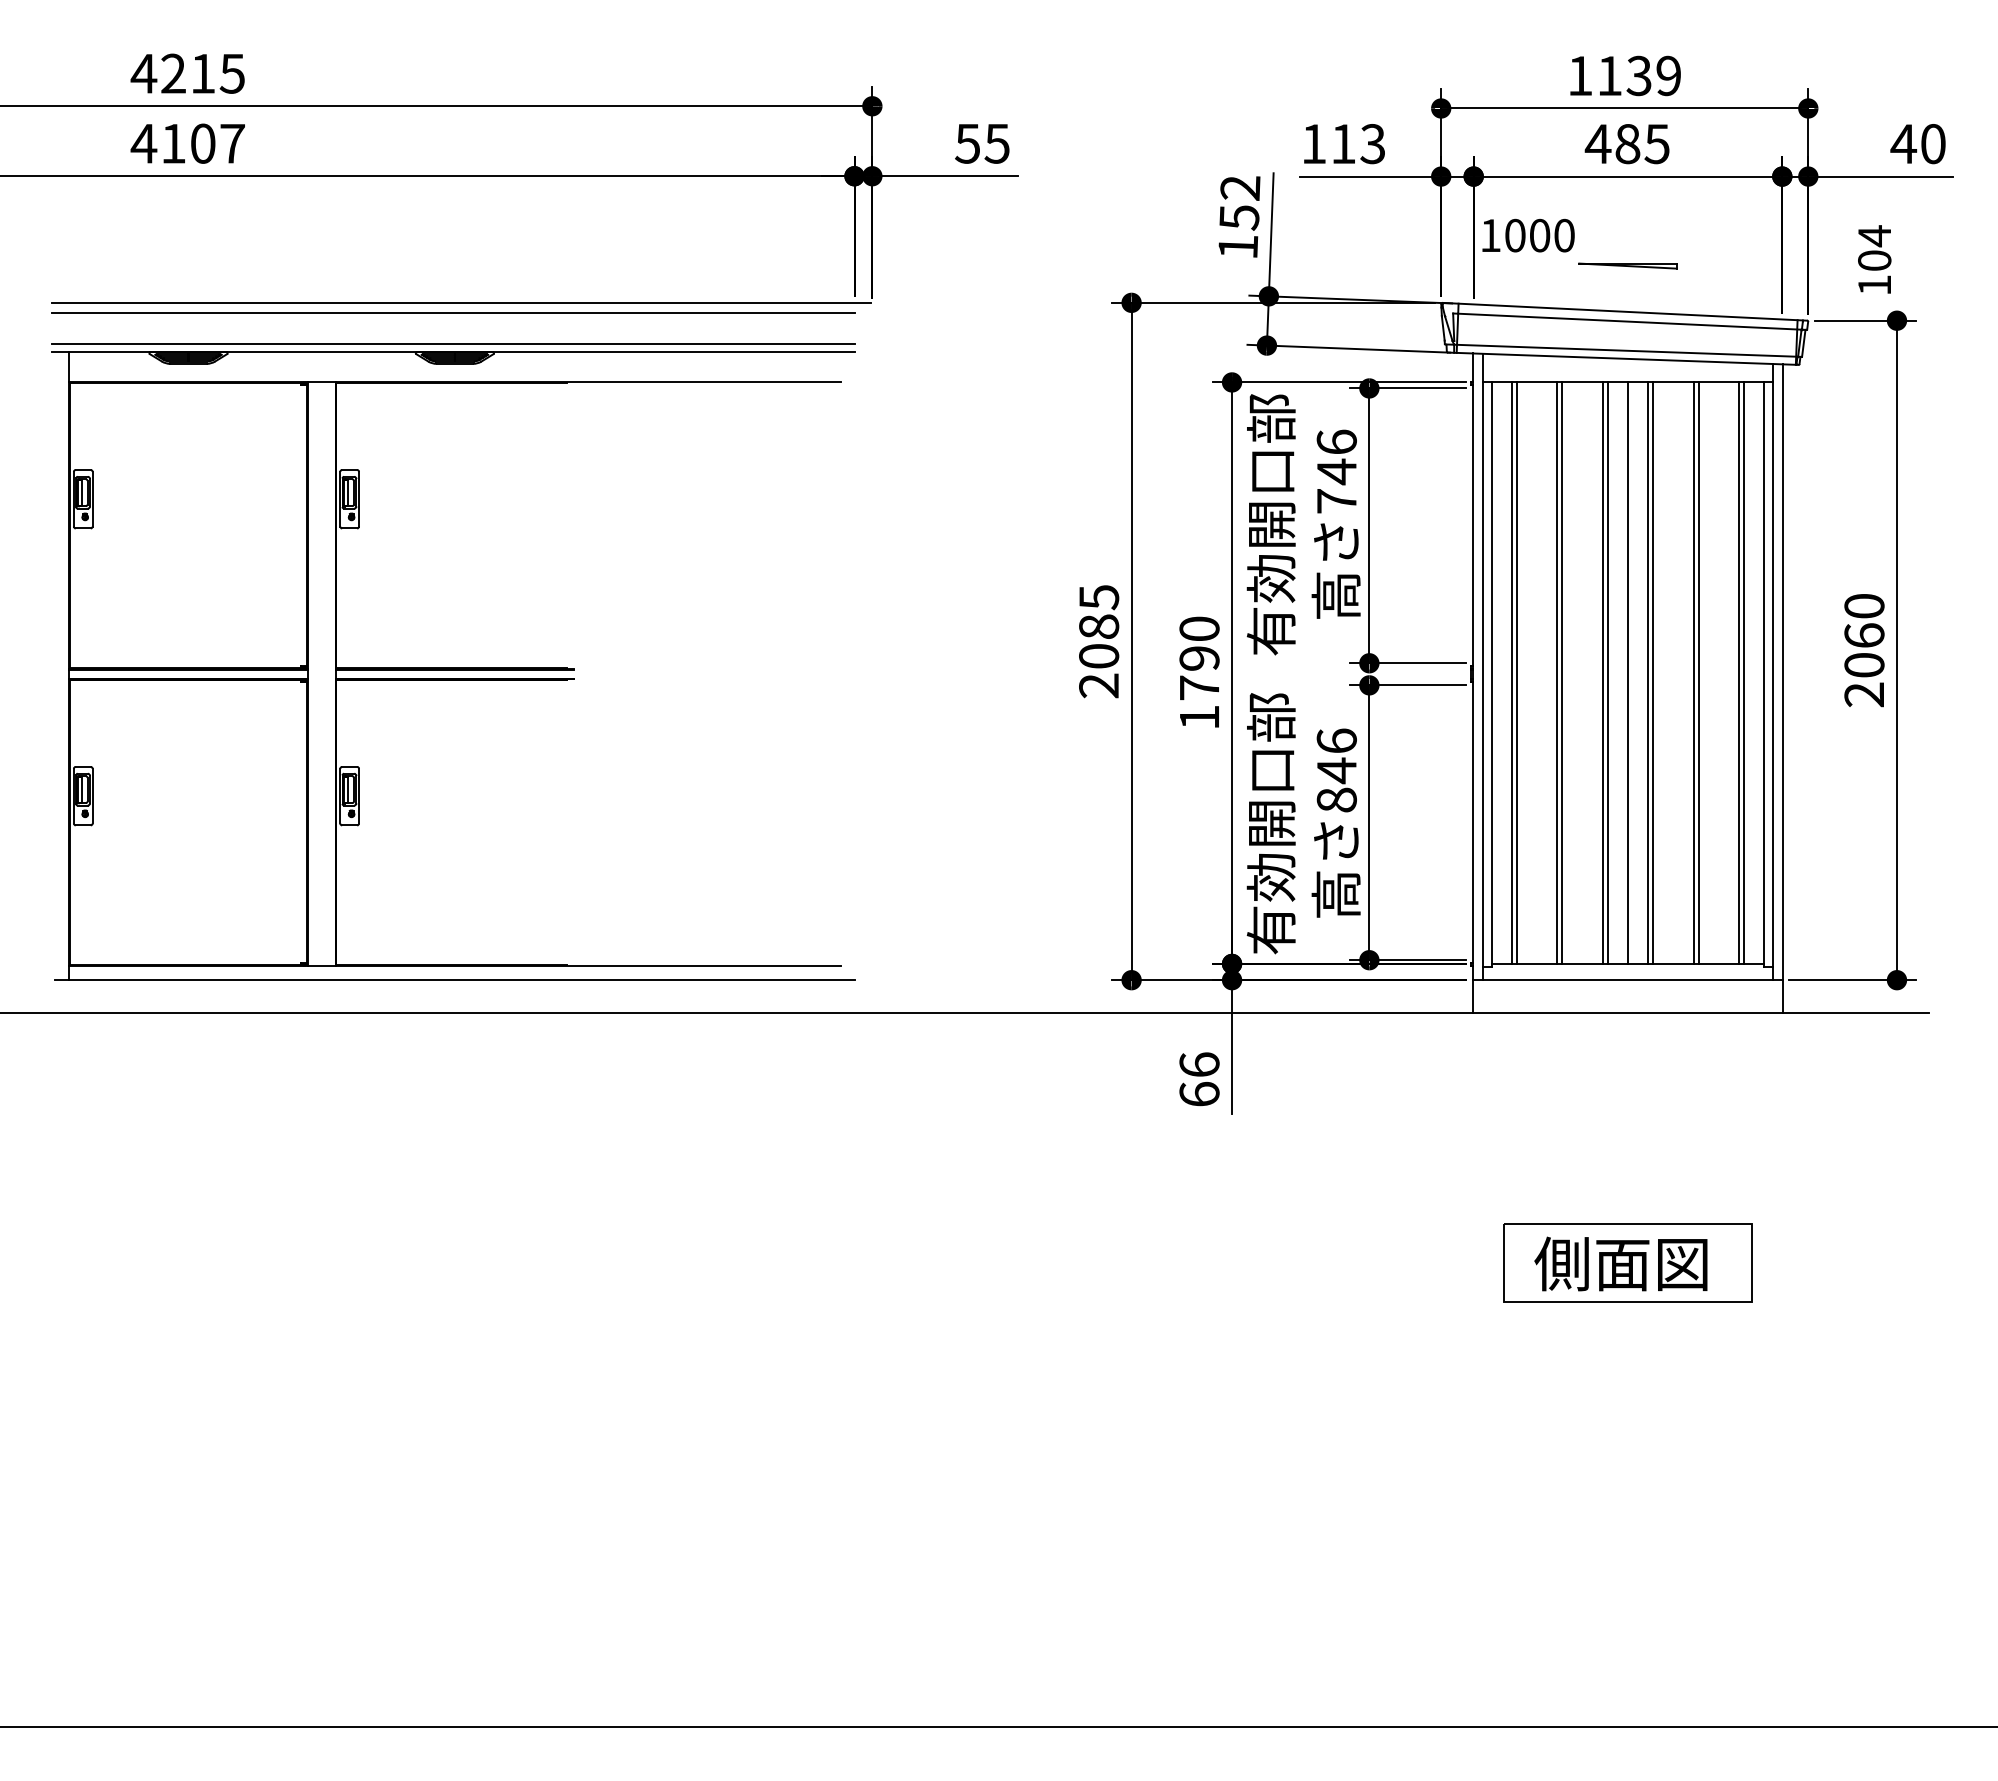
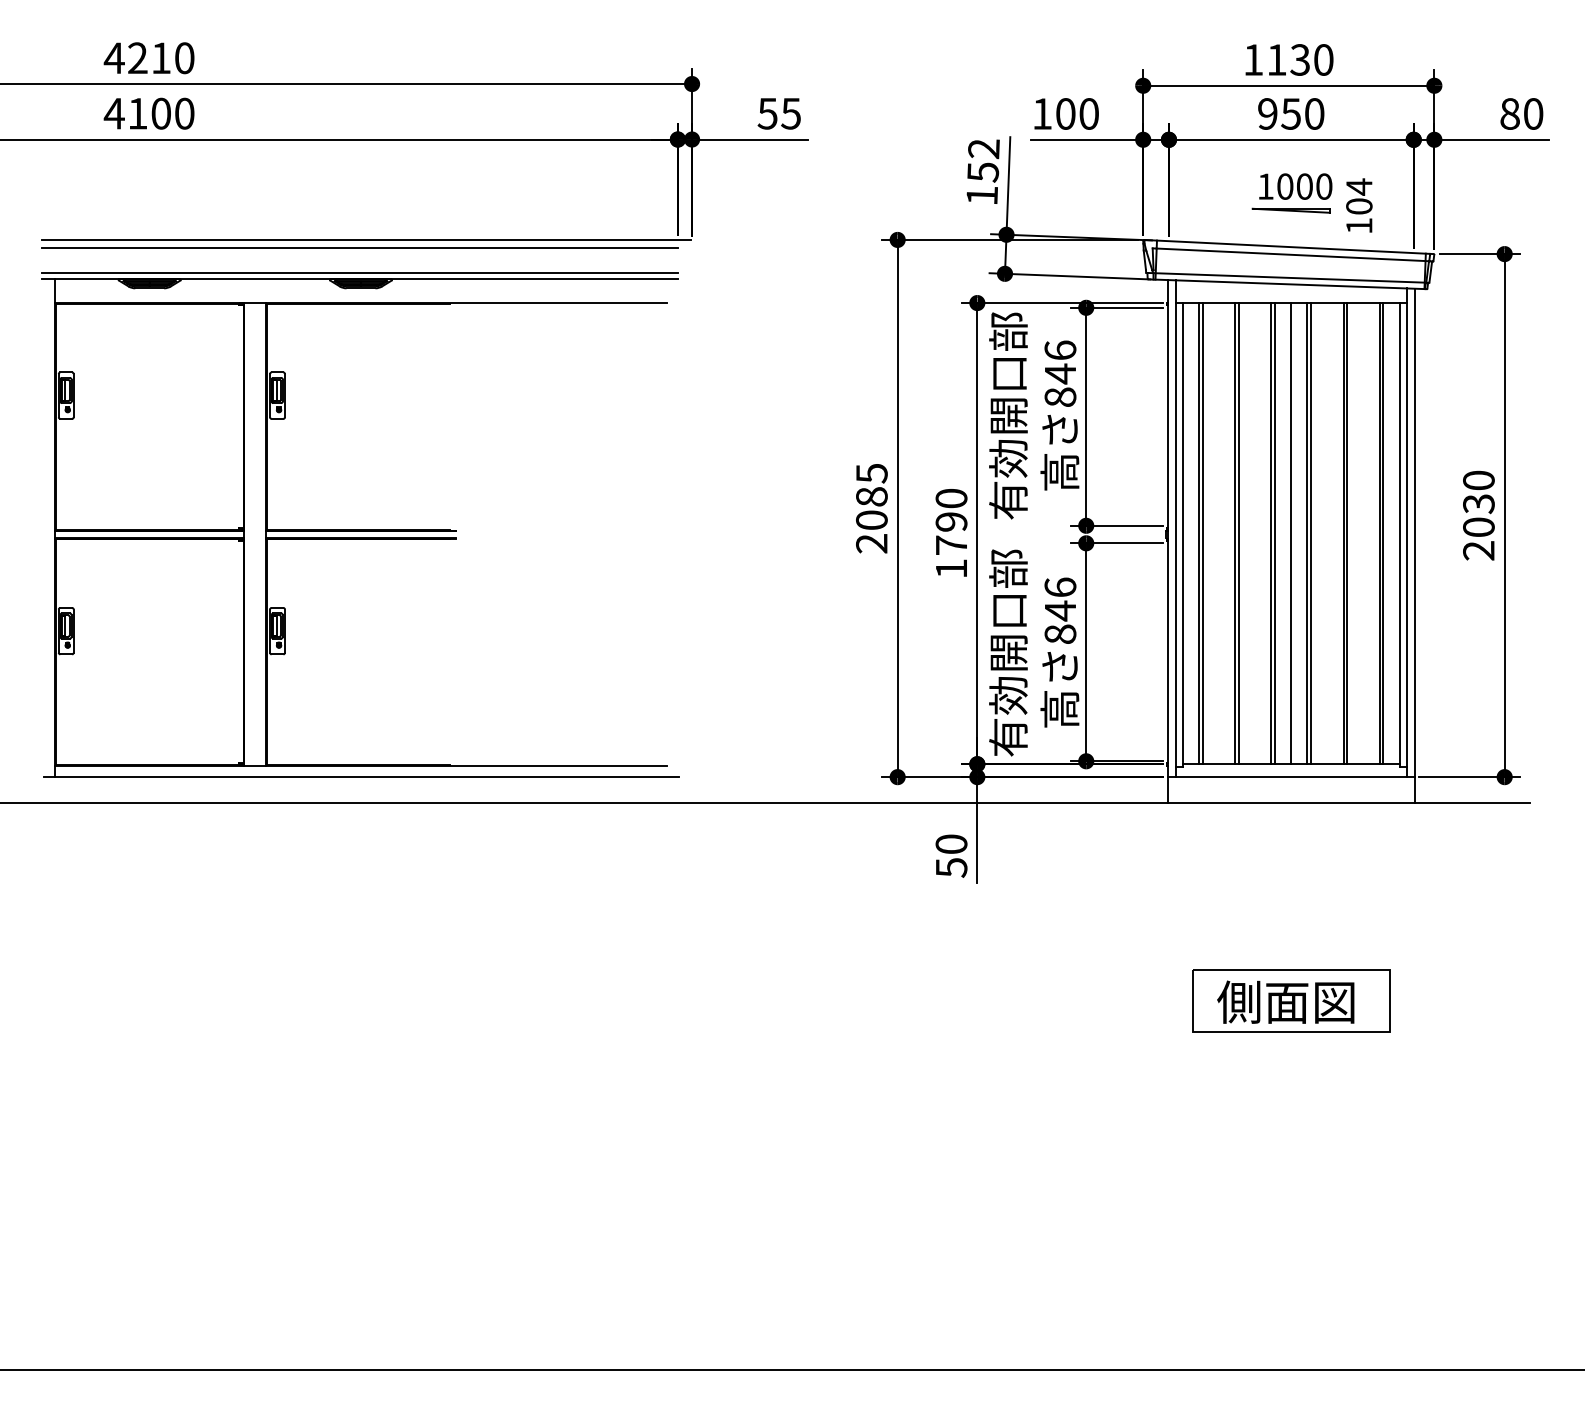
text: (231, 73) -> (183, 58), 4215 -> 4210
text: (1668, 75) -> (1323, 59), 1139 -> 1130
text: (232, 143) -> (184, 113), 4107 -> 4100
text: (1358, 144) -> (1077, 114), 113 -> 100
text: (1626, 144) -> (1290, 114), 485 -> 950
text: (1903, 144) -> (1509, 114), 40 -> 80
text: (1528, 235) -> (1295, 186), moved
text: (1874, 259) -> (1359, 205), moved
text: (1336, 501) -> (1060, 397), 746 -> 846
text: (1864, 635) -> (1478, 503), 2060 -> 2030
text: (1199, 1079) -> (951, 855), 66 -> 50

